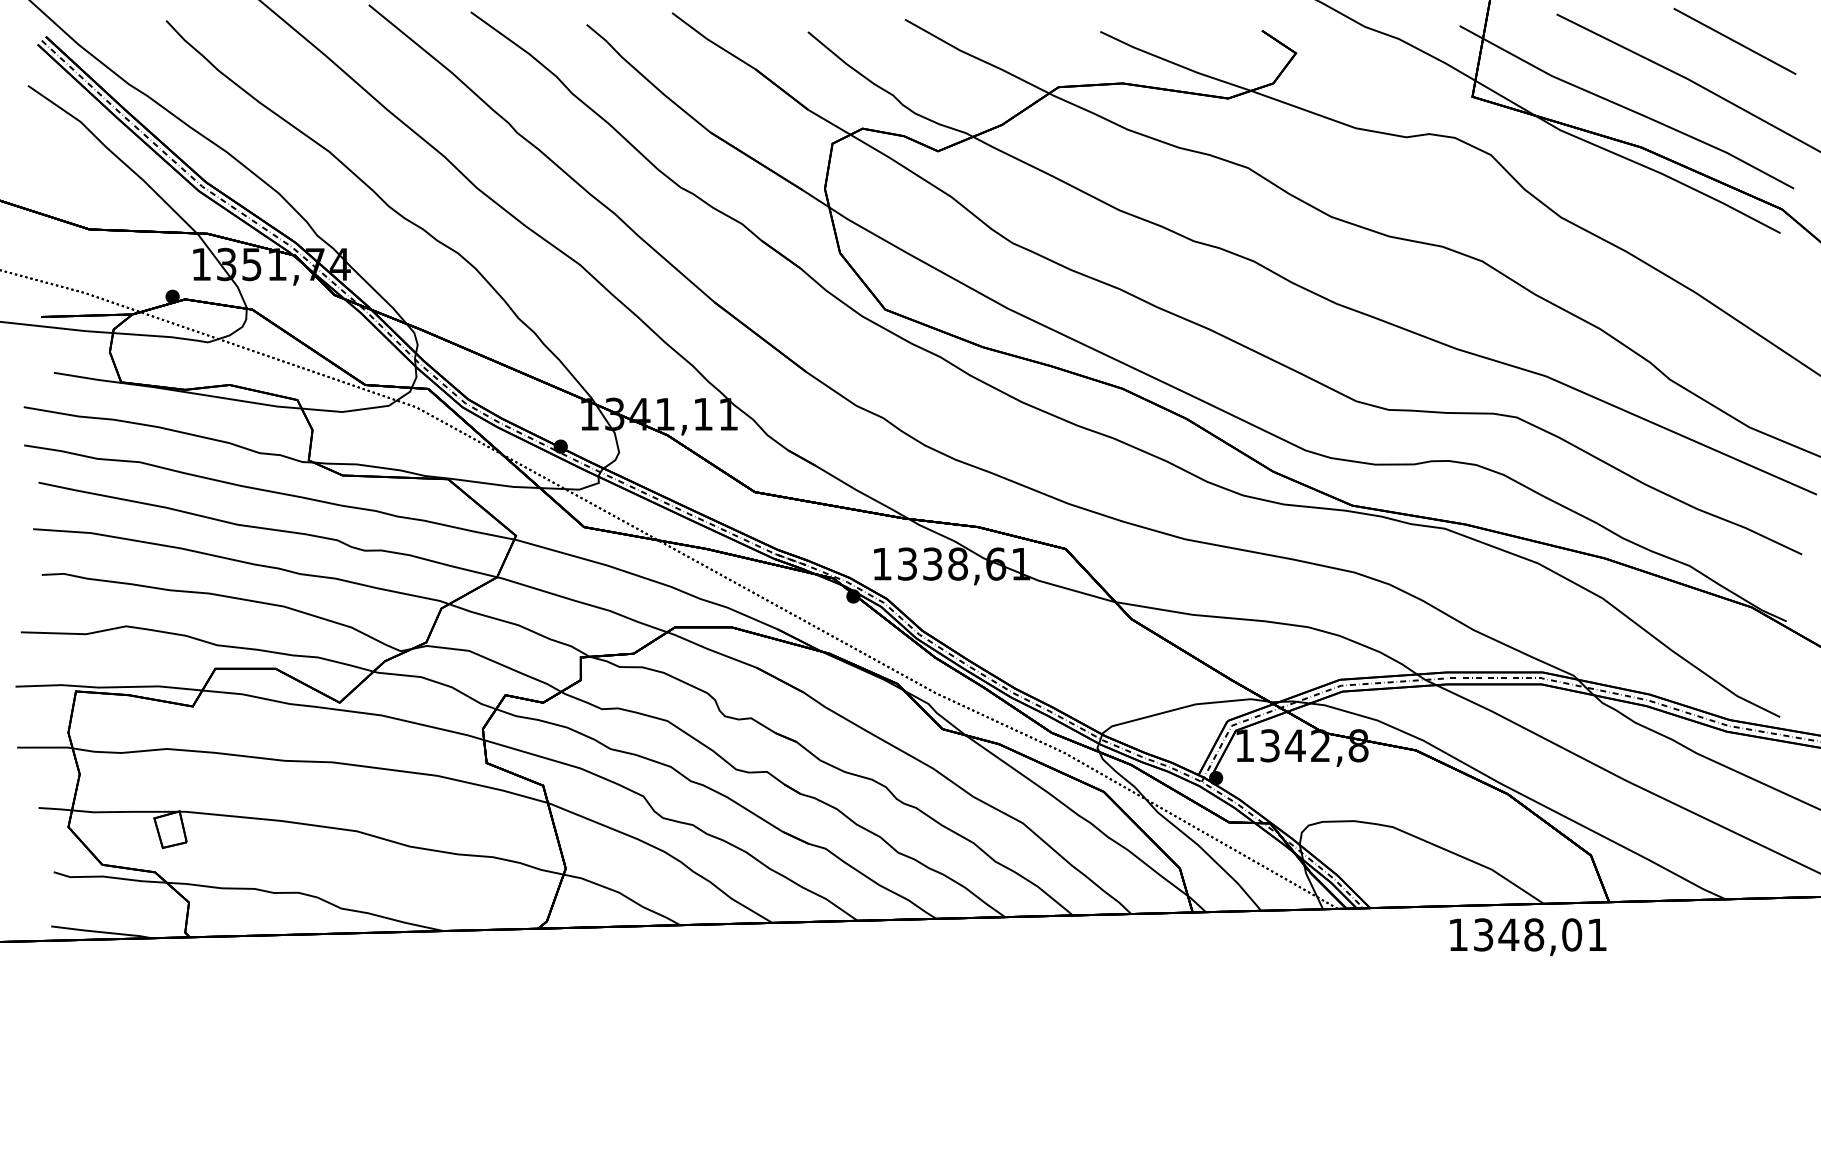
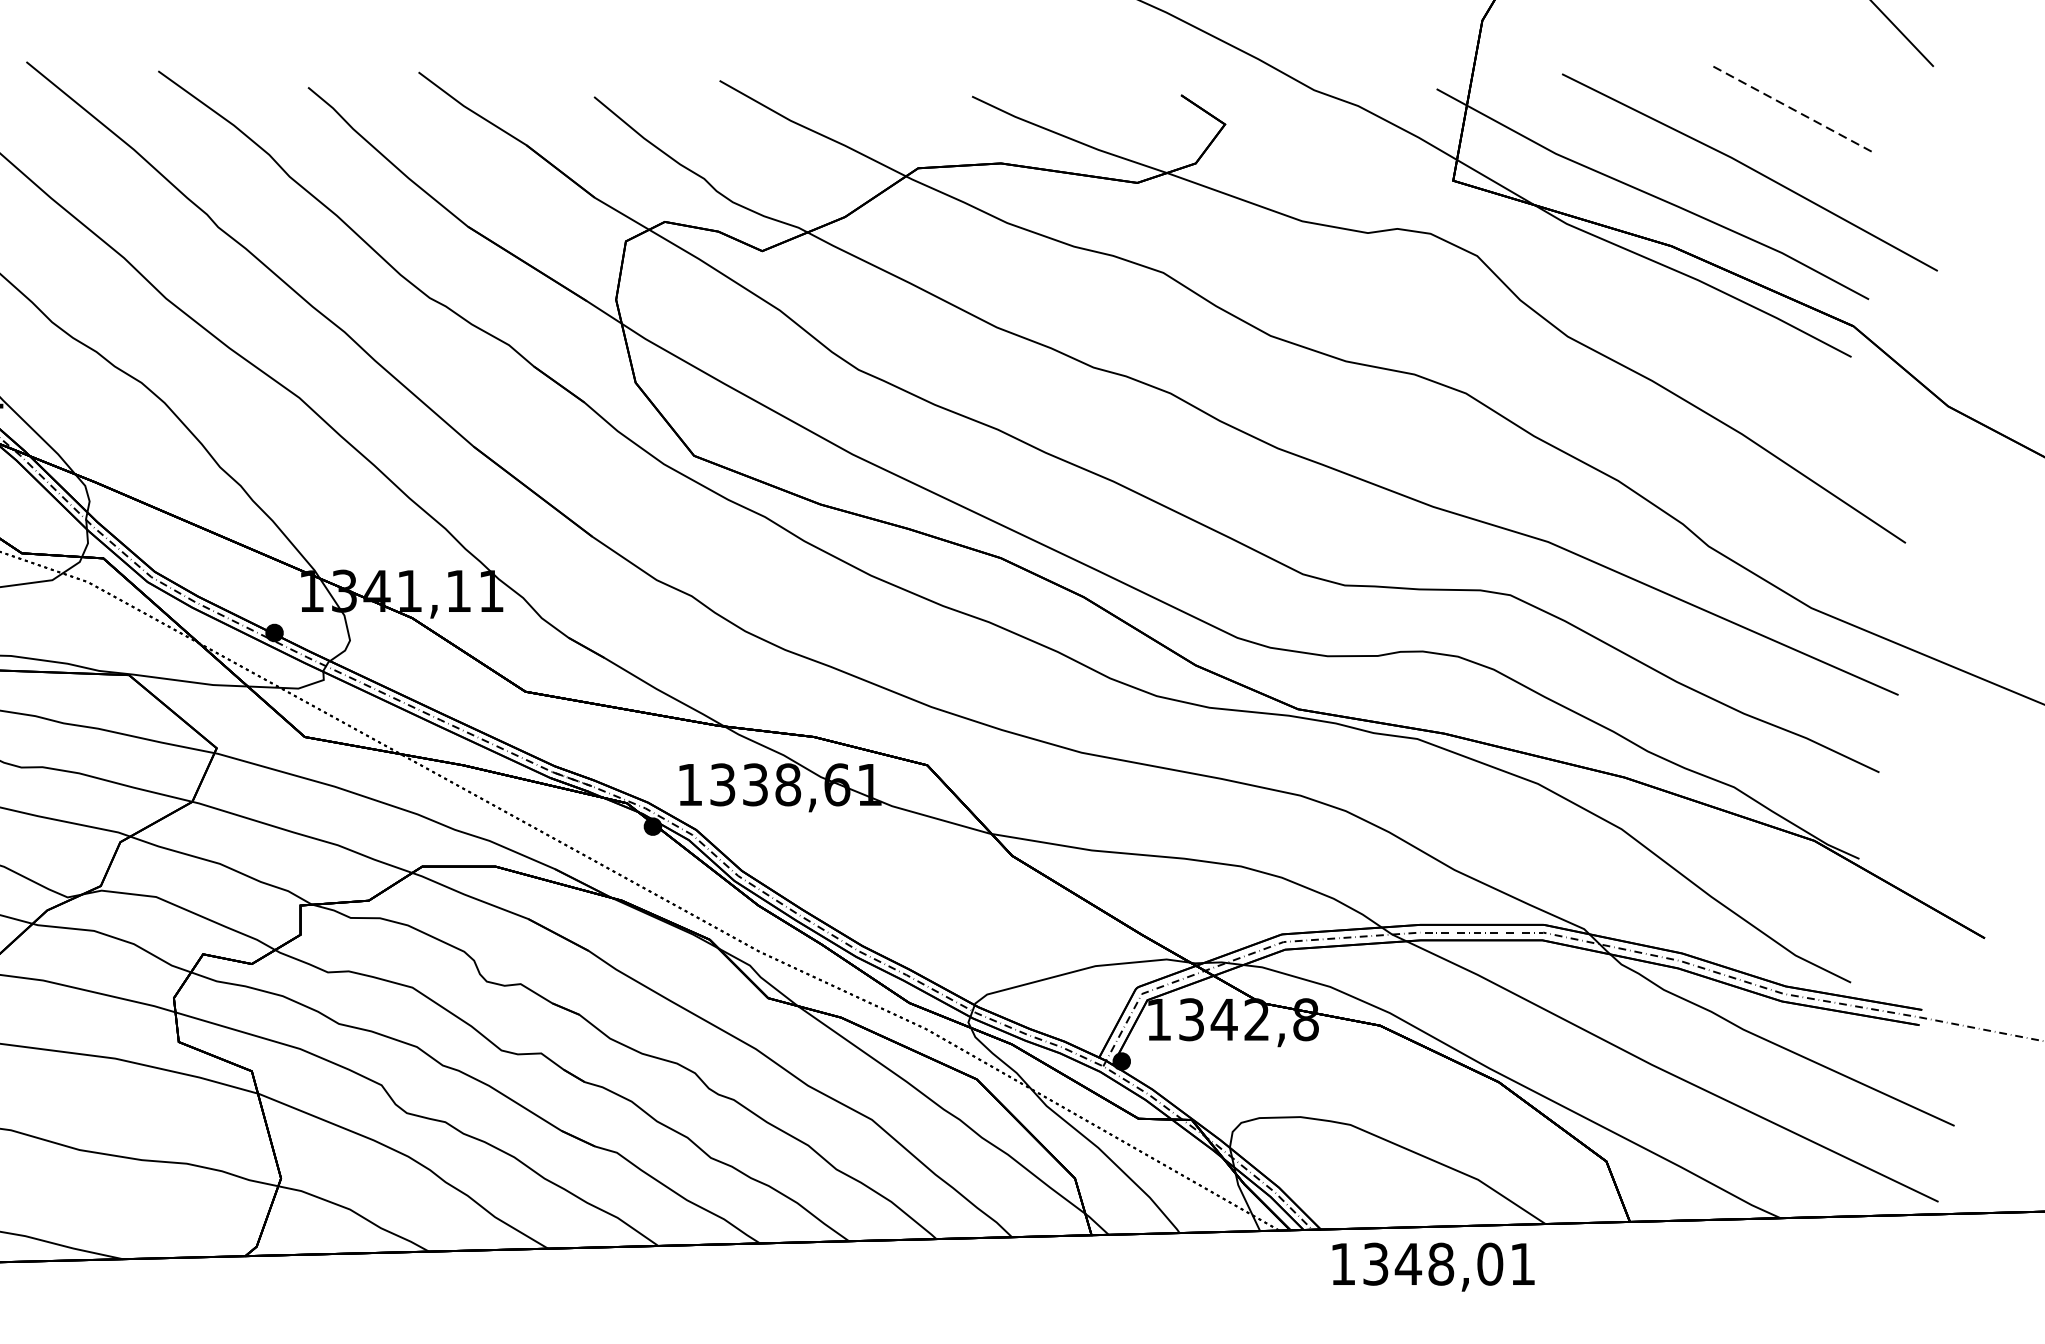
line: (1734, 41) -> (1791, 109), solid -> dashed
text: (1528, 937) -> (1433, 1267), moved

